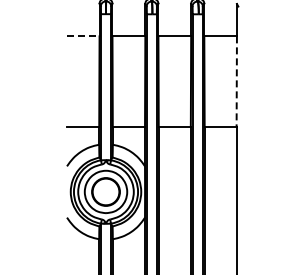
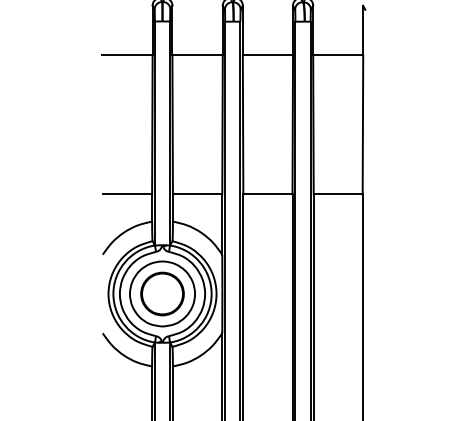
line: (83, 36) -> (128, 55), dashed -> solid
line: (236, 82) -> (362, 126), dashed -> solid

